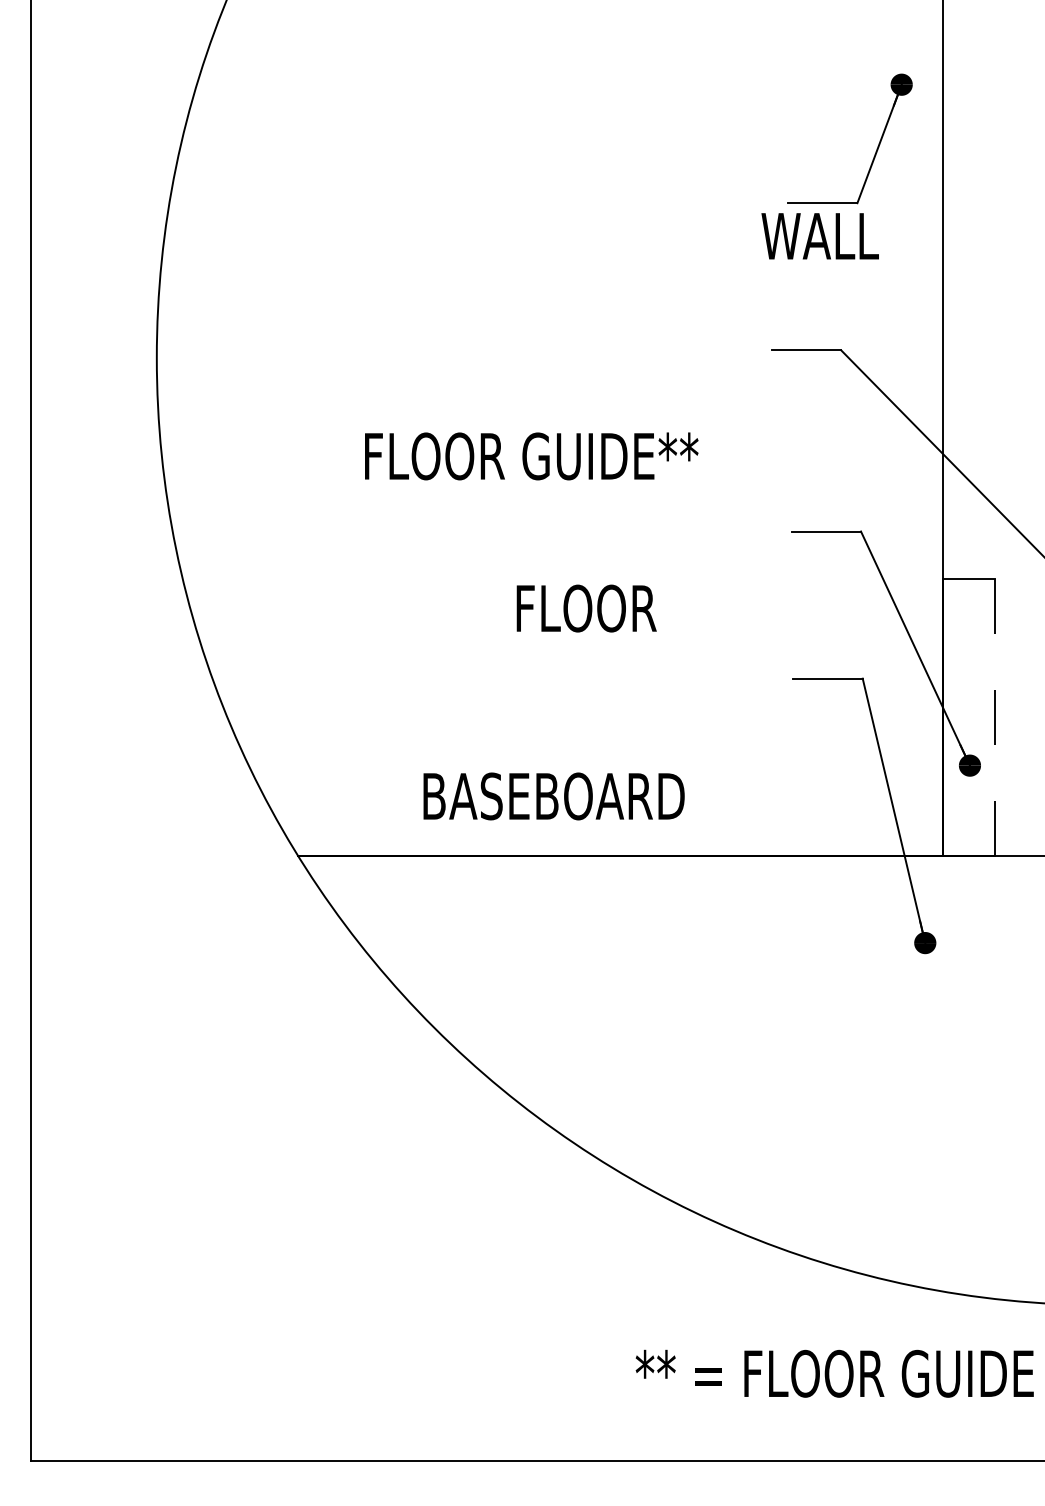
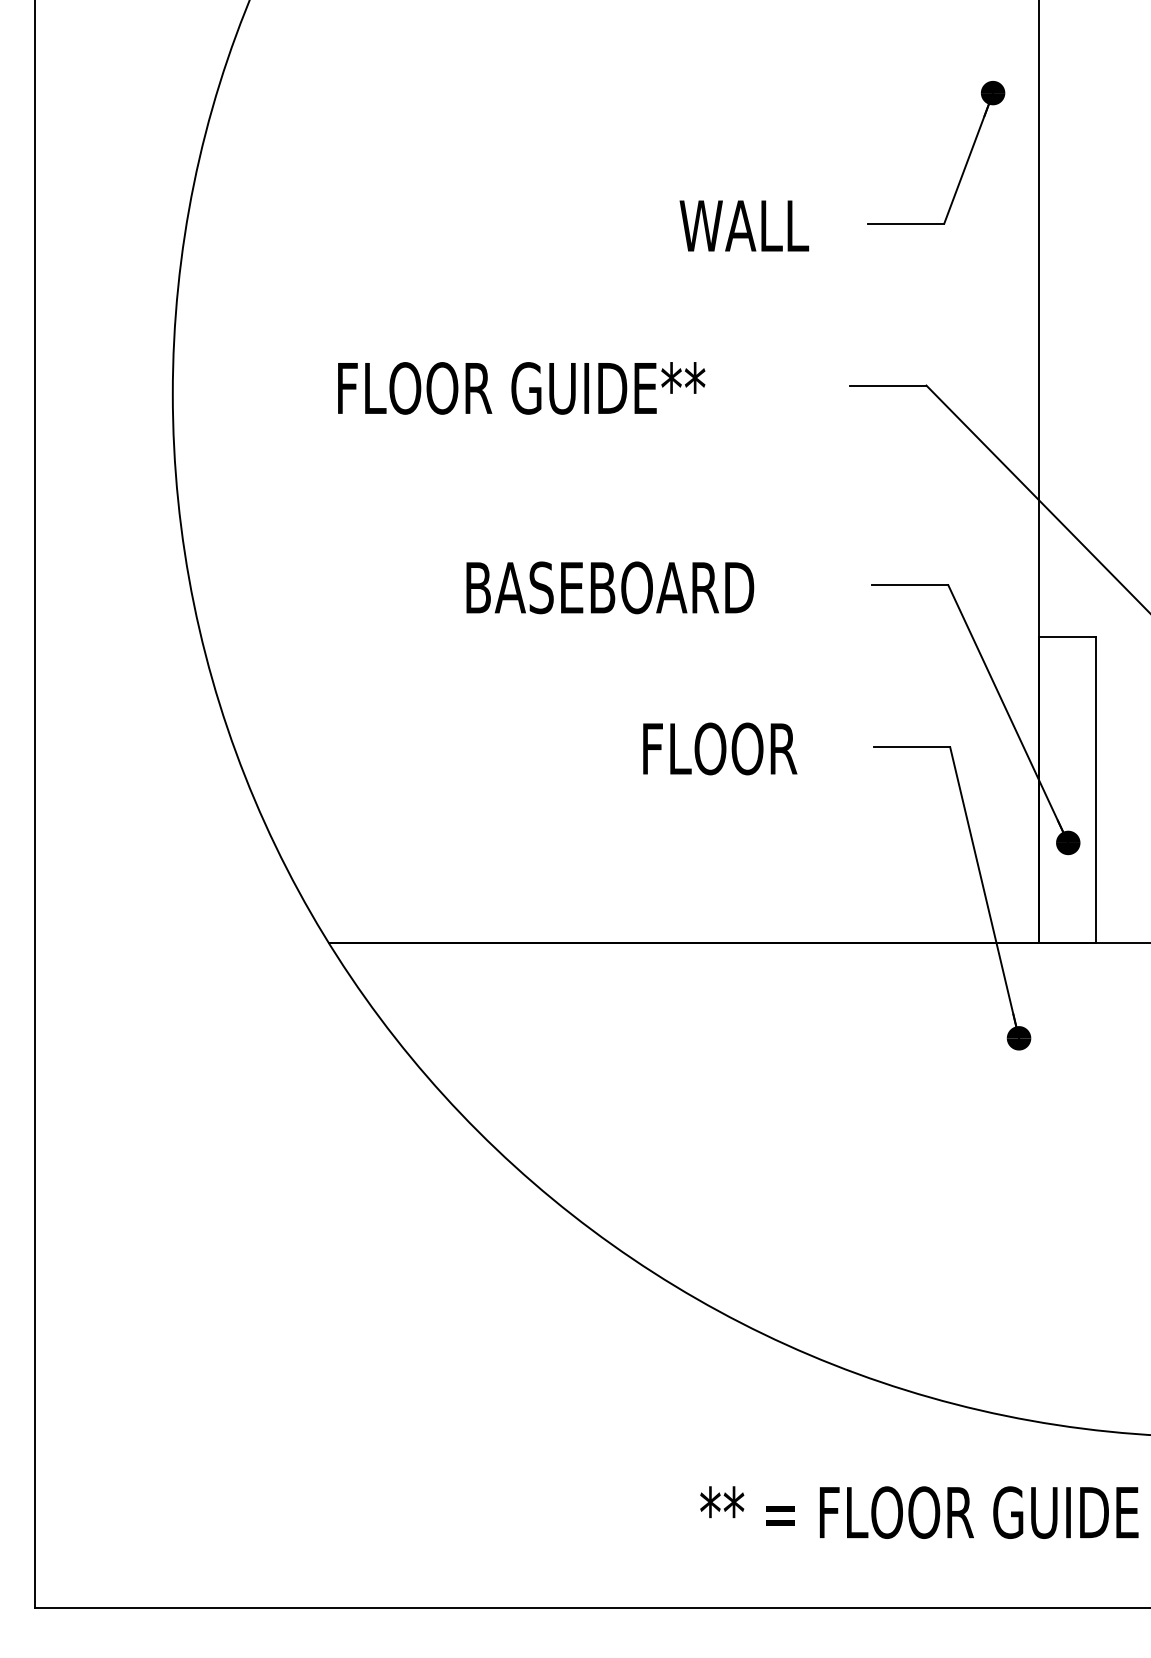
text: (820, 235) -> (744, 225), moved
text: (531, 456) -> (521, 388), moved
text: (586, 608) -> (720, 748), moved
line: (994, 717) -> (1095, 789), dashed -> solid
text: (554, 796) -> (610, 587), moved

